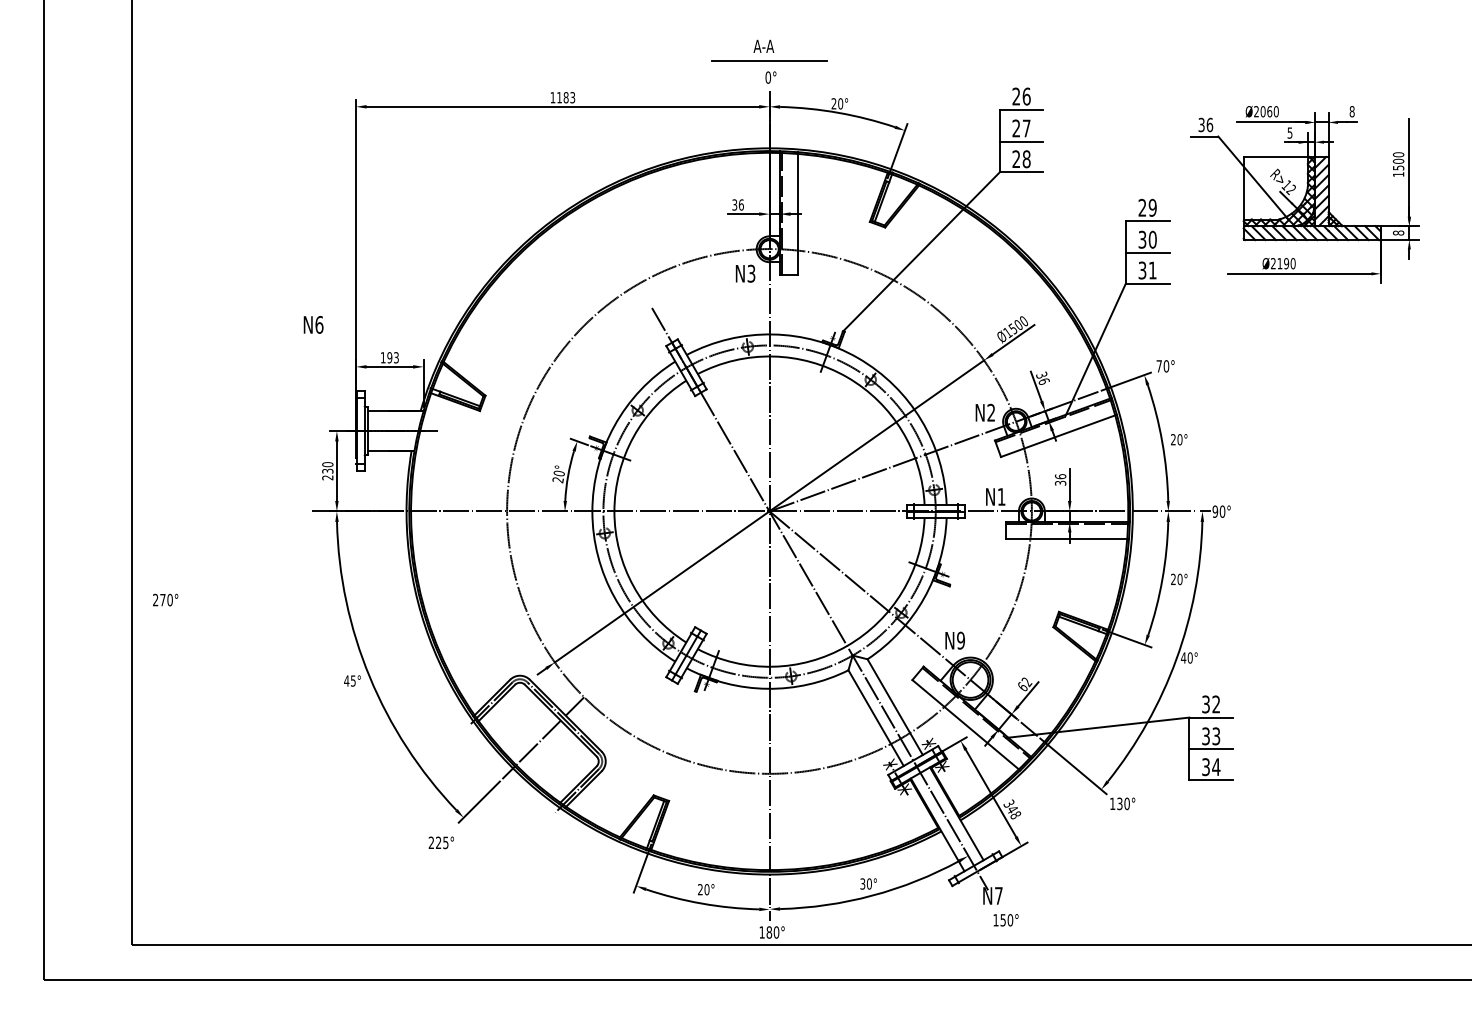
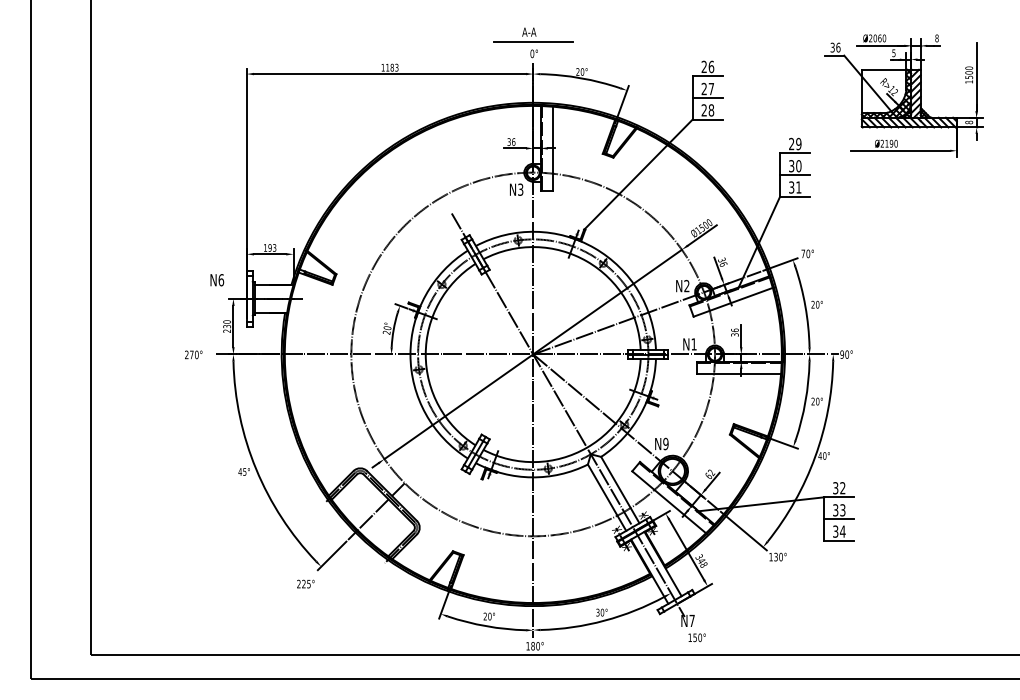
part: (1303, 194) -> (903, 95), moved
text: (313, 325) -> (217, 280), moved
text: (165, 599) -> (193, 354), moved

